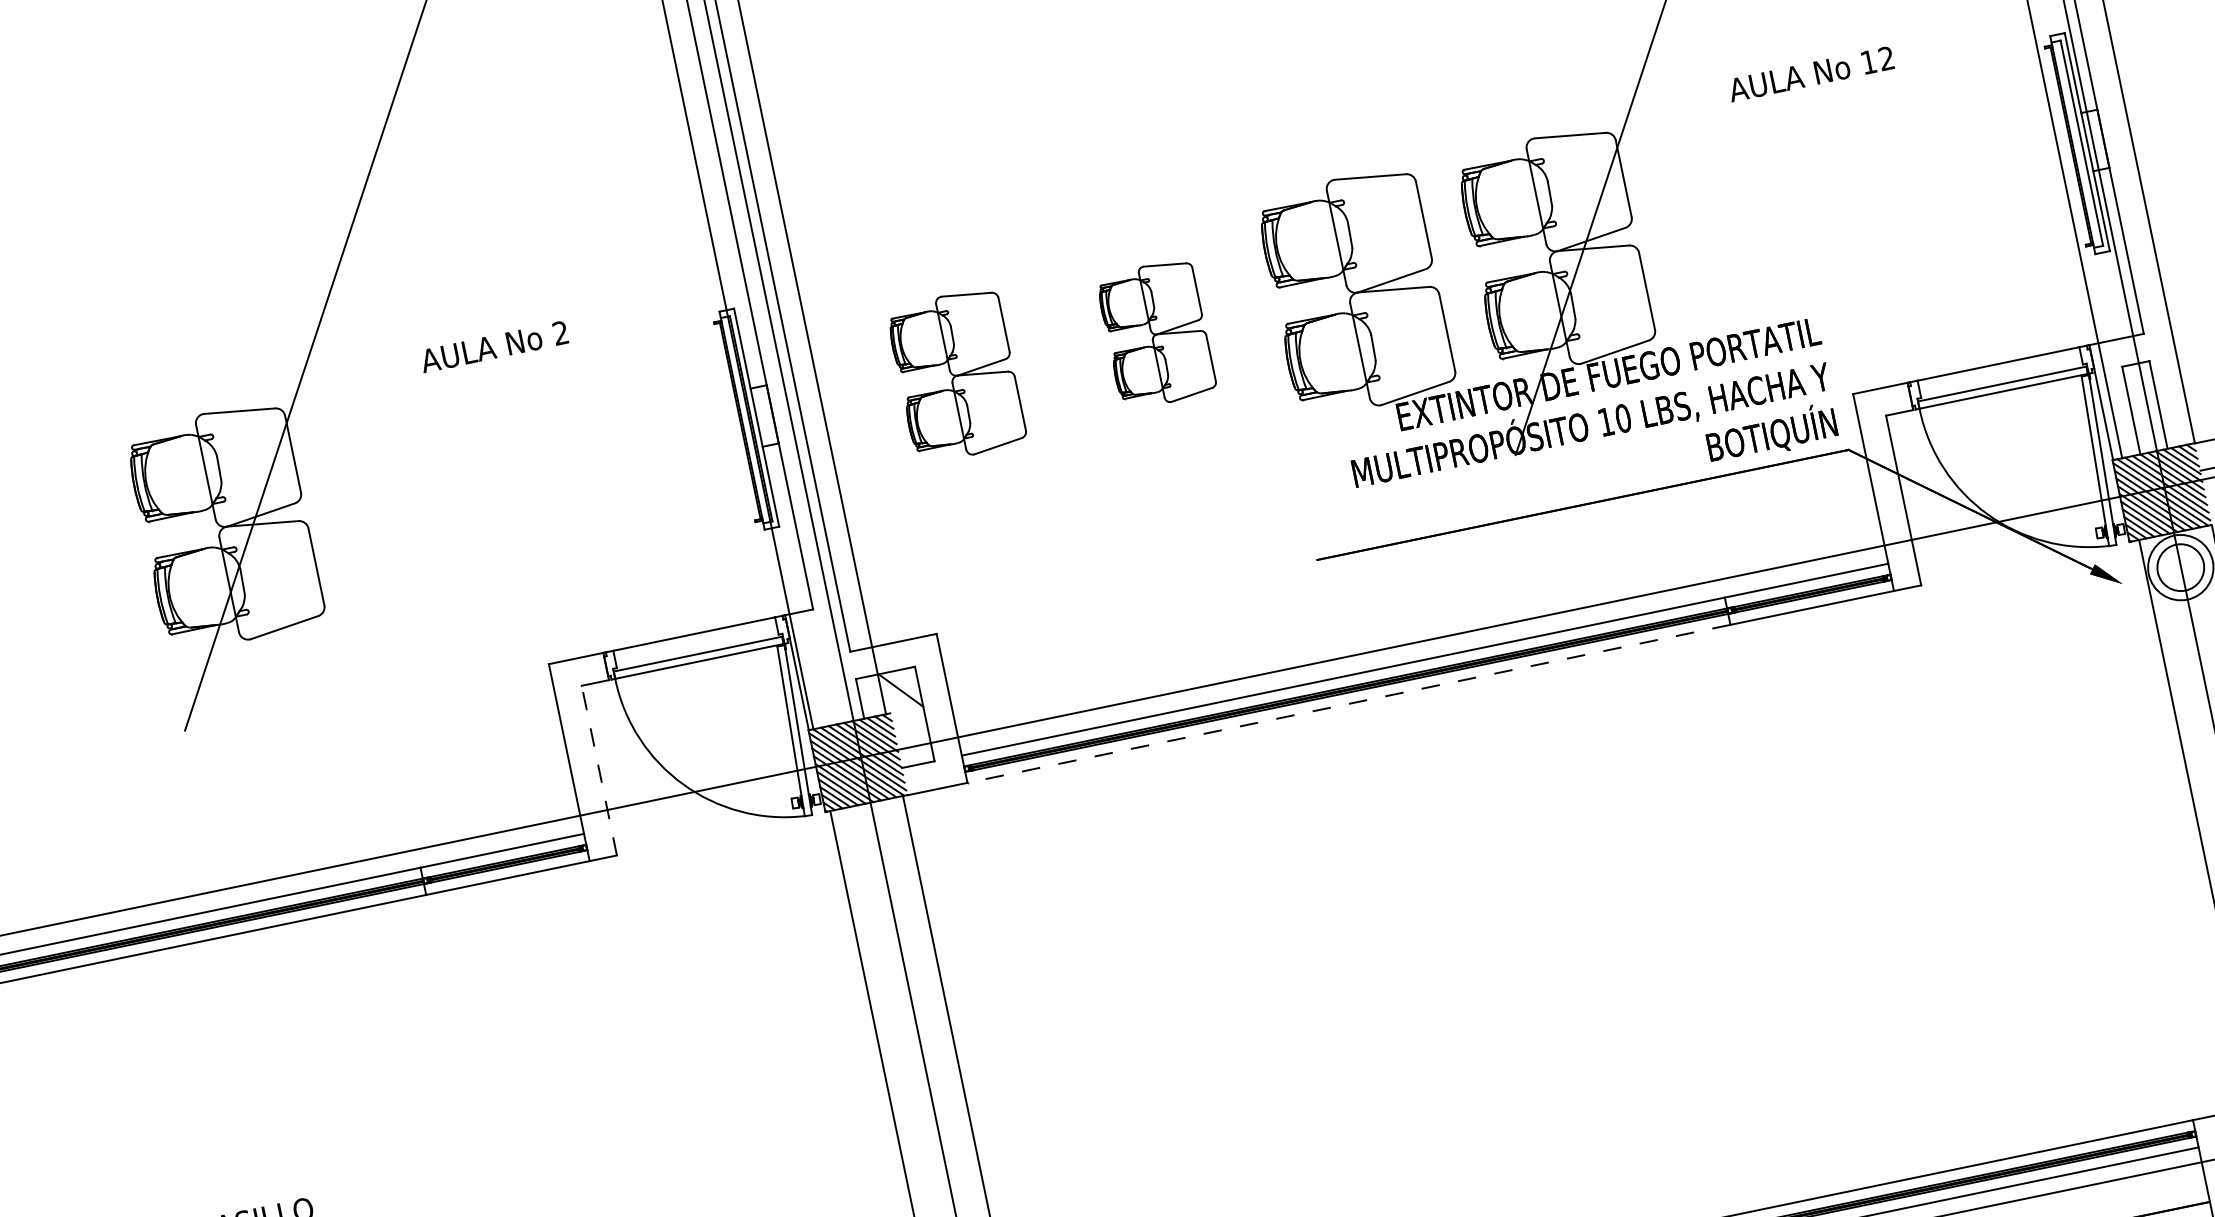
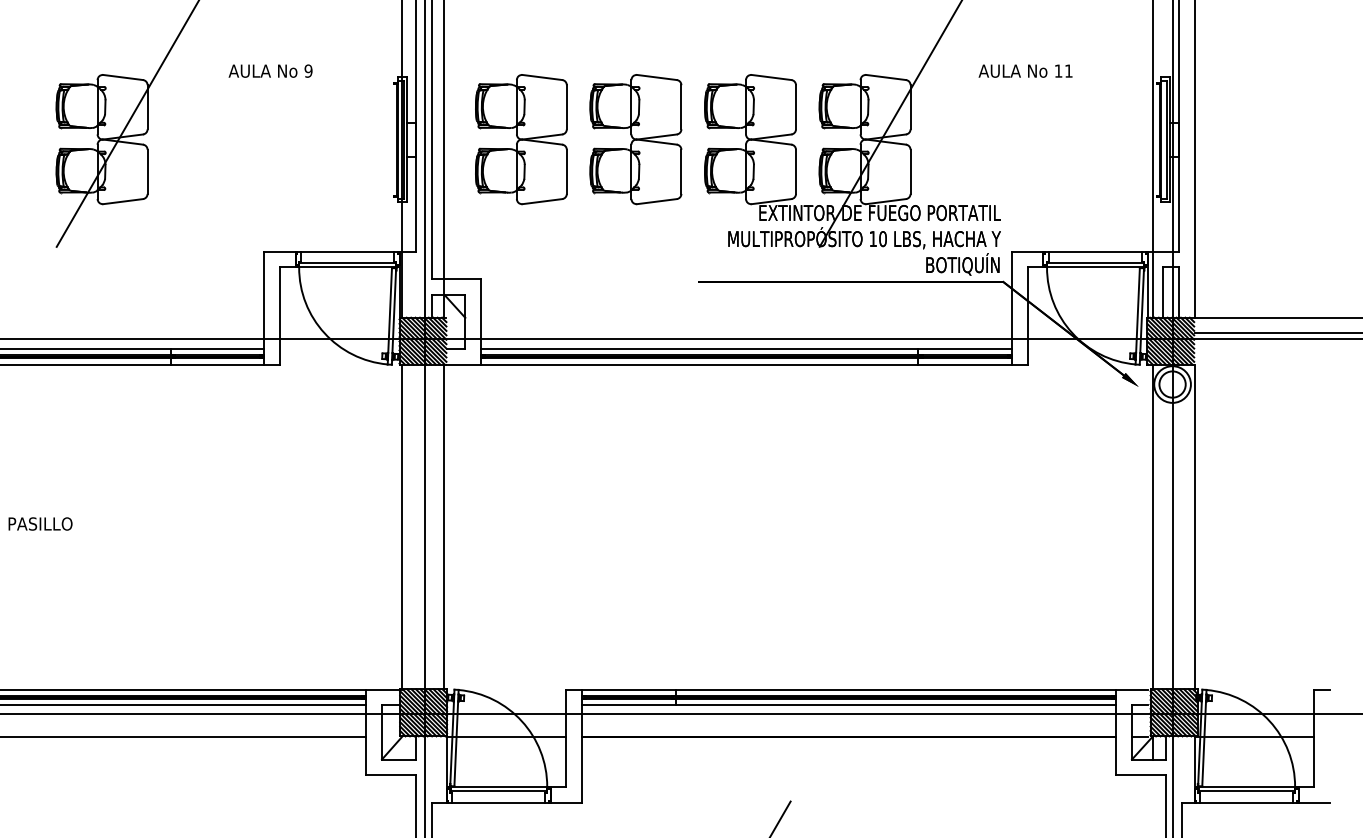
text: (1885, 57) -> (1068, 70), 12 -> 11
text: (560, 332) -> (308, 70), 2 -> 9
part: (1155, 334) -> (635, 139), size x1.67
part: (956, 375) -> (521, 139), size x1.43
line: (1348, 703) -> (699, 364), dashed -> solid
line: (598, 771) -> (279, 316), dashed -> solid

